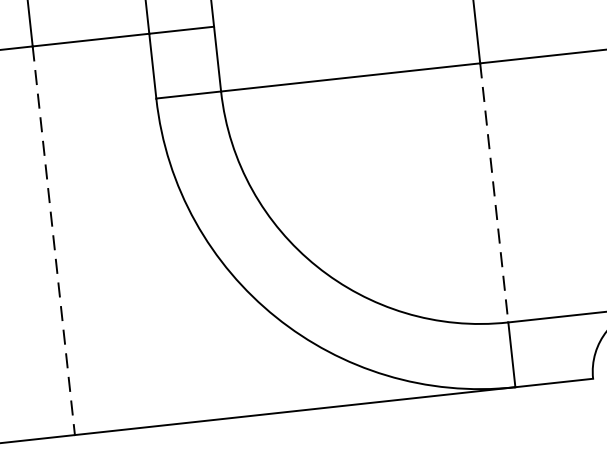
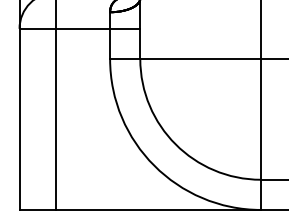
line: (495, 193) -> (261, 119), dashed -> solid
line: (53, 241) -> (55, 119), dashed -> solid

